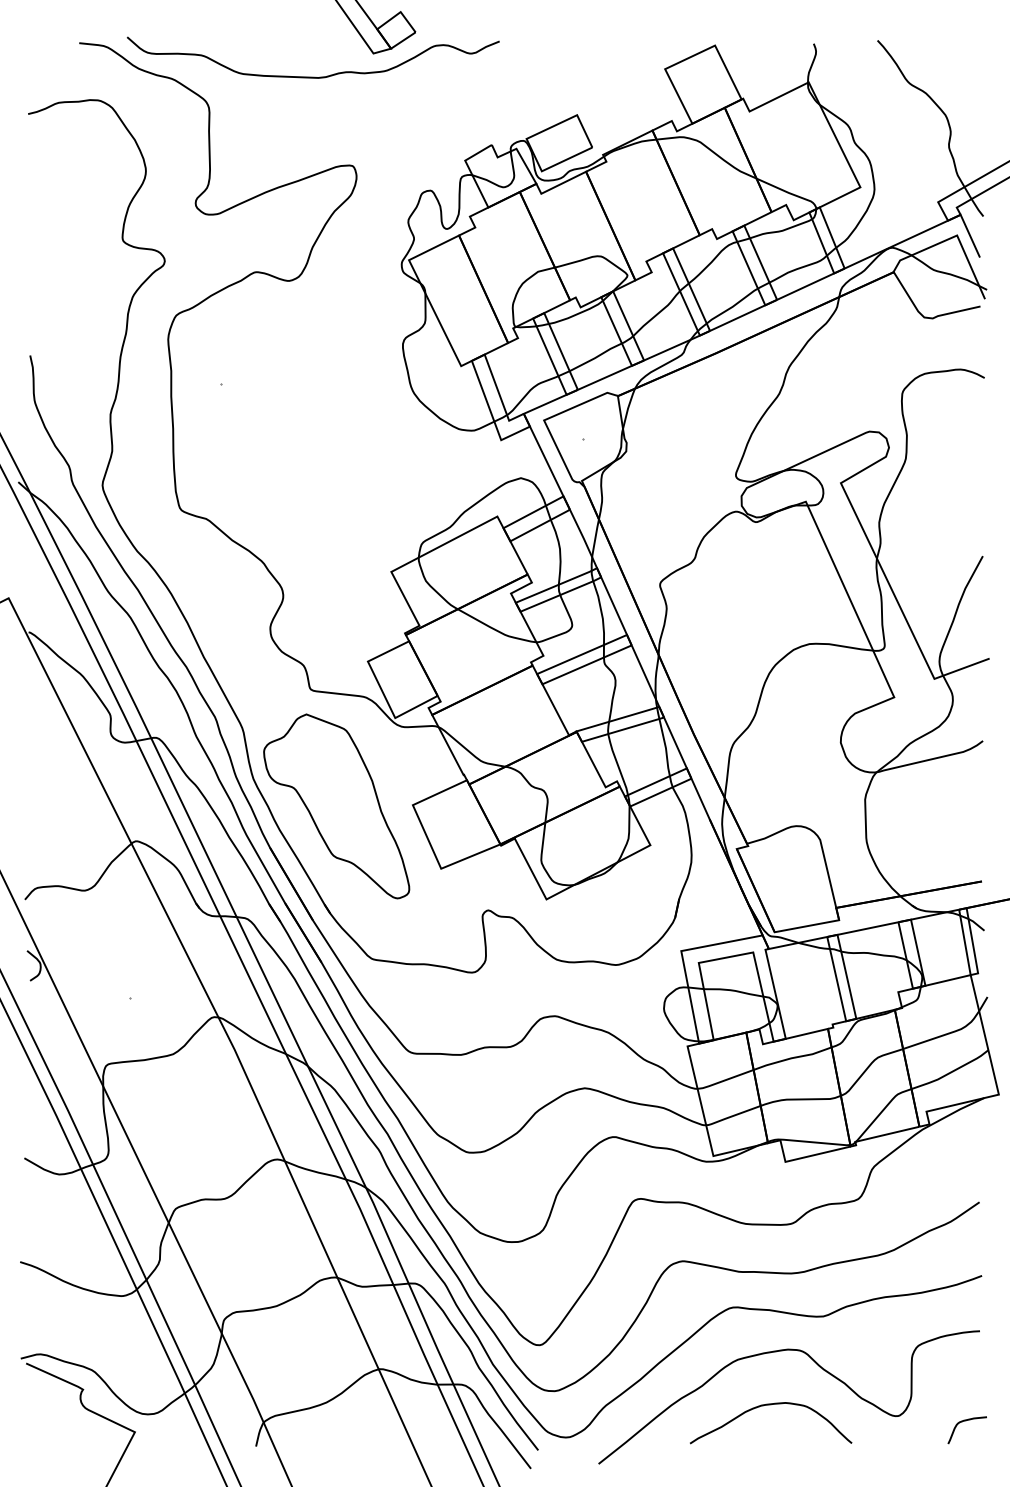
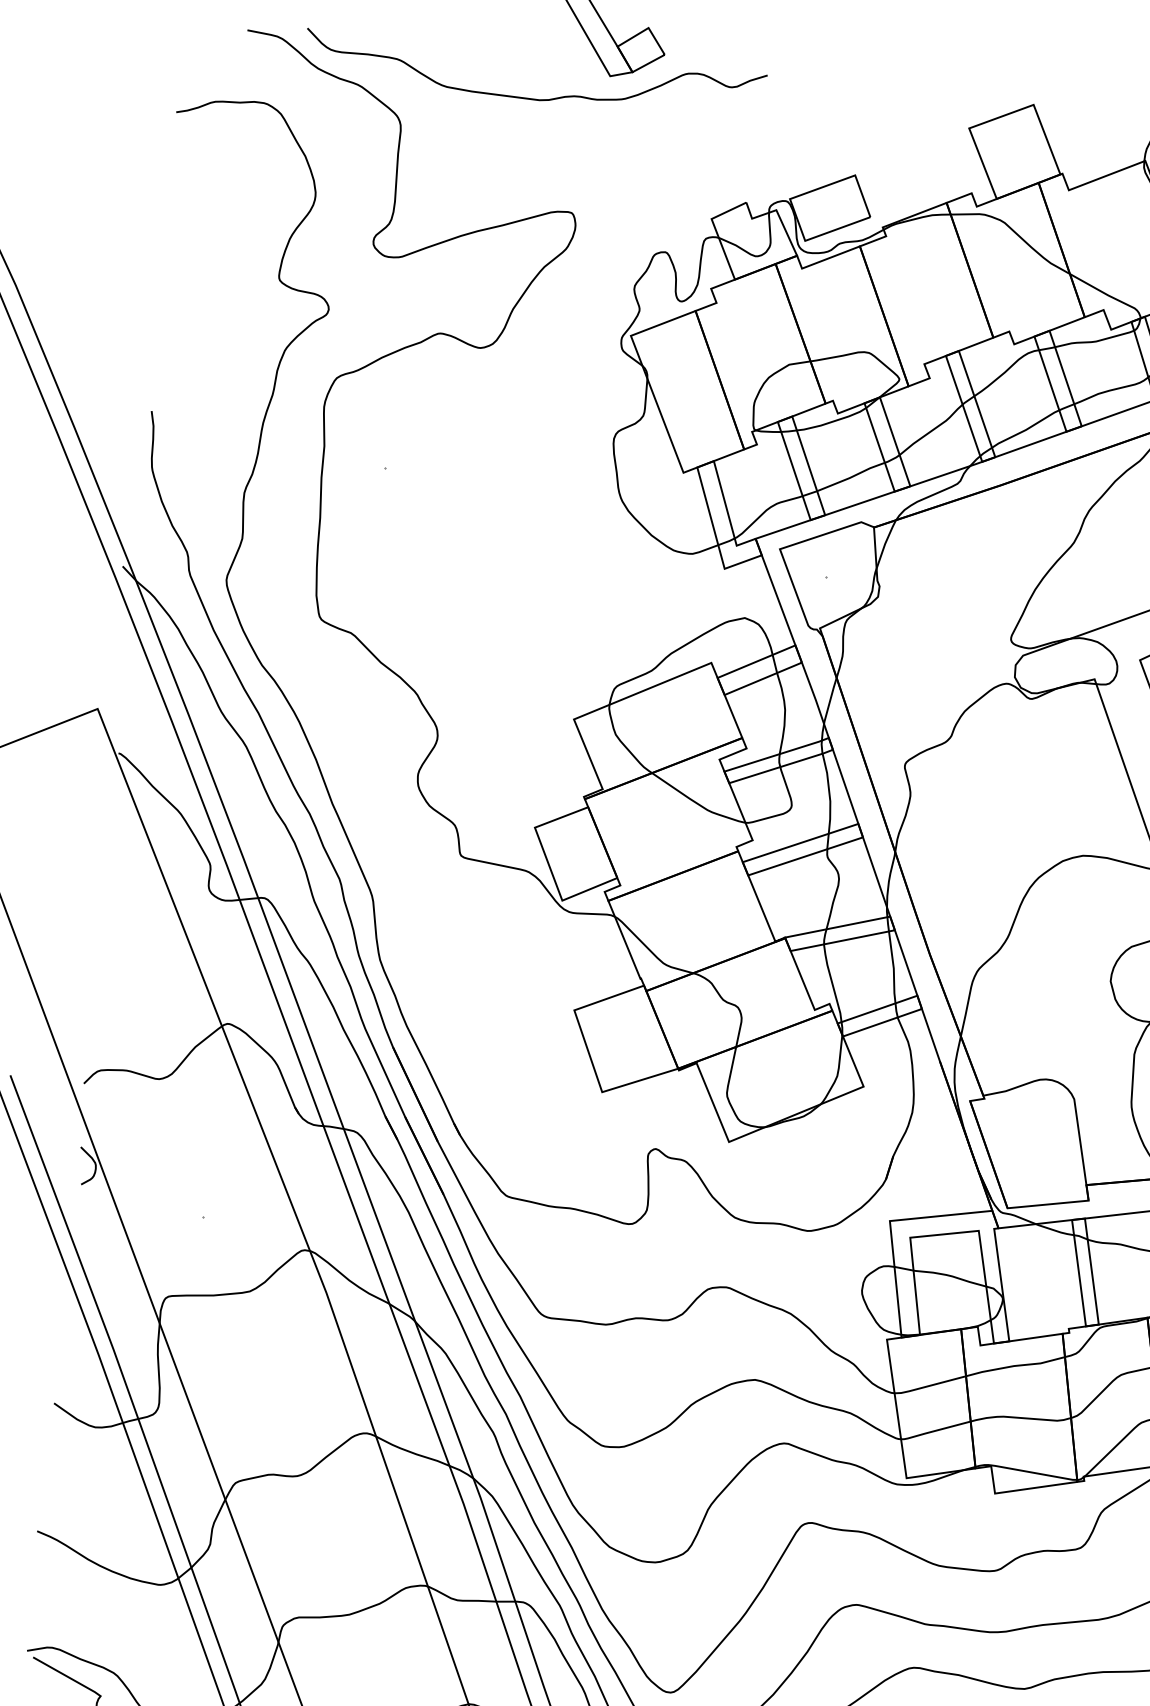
part: (336, 806) -> (479, 1003), removed

